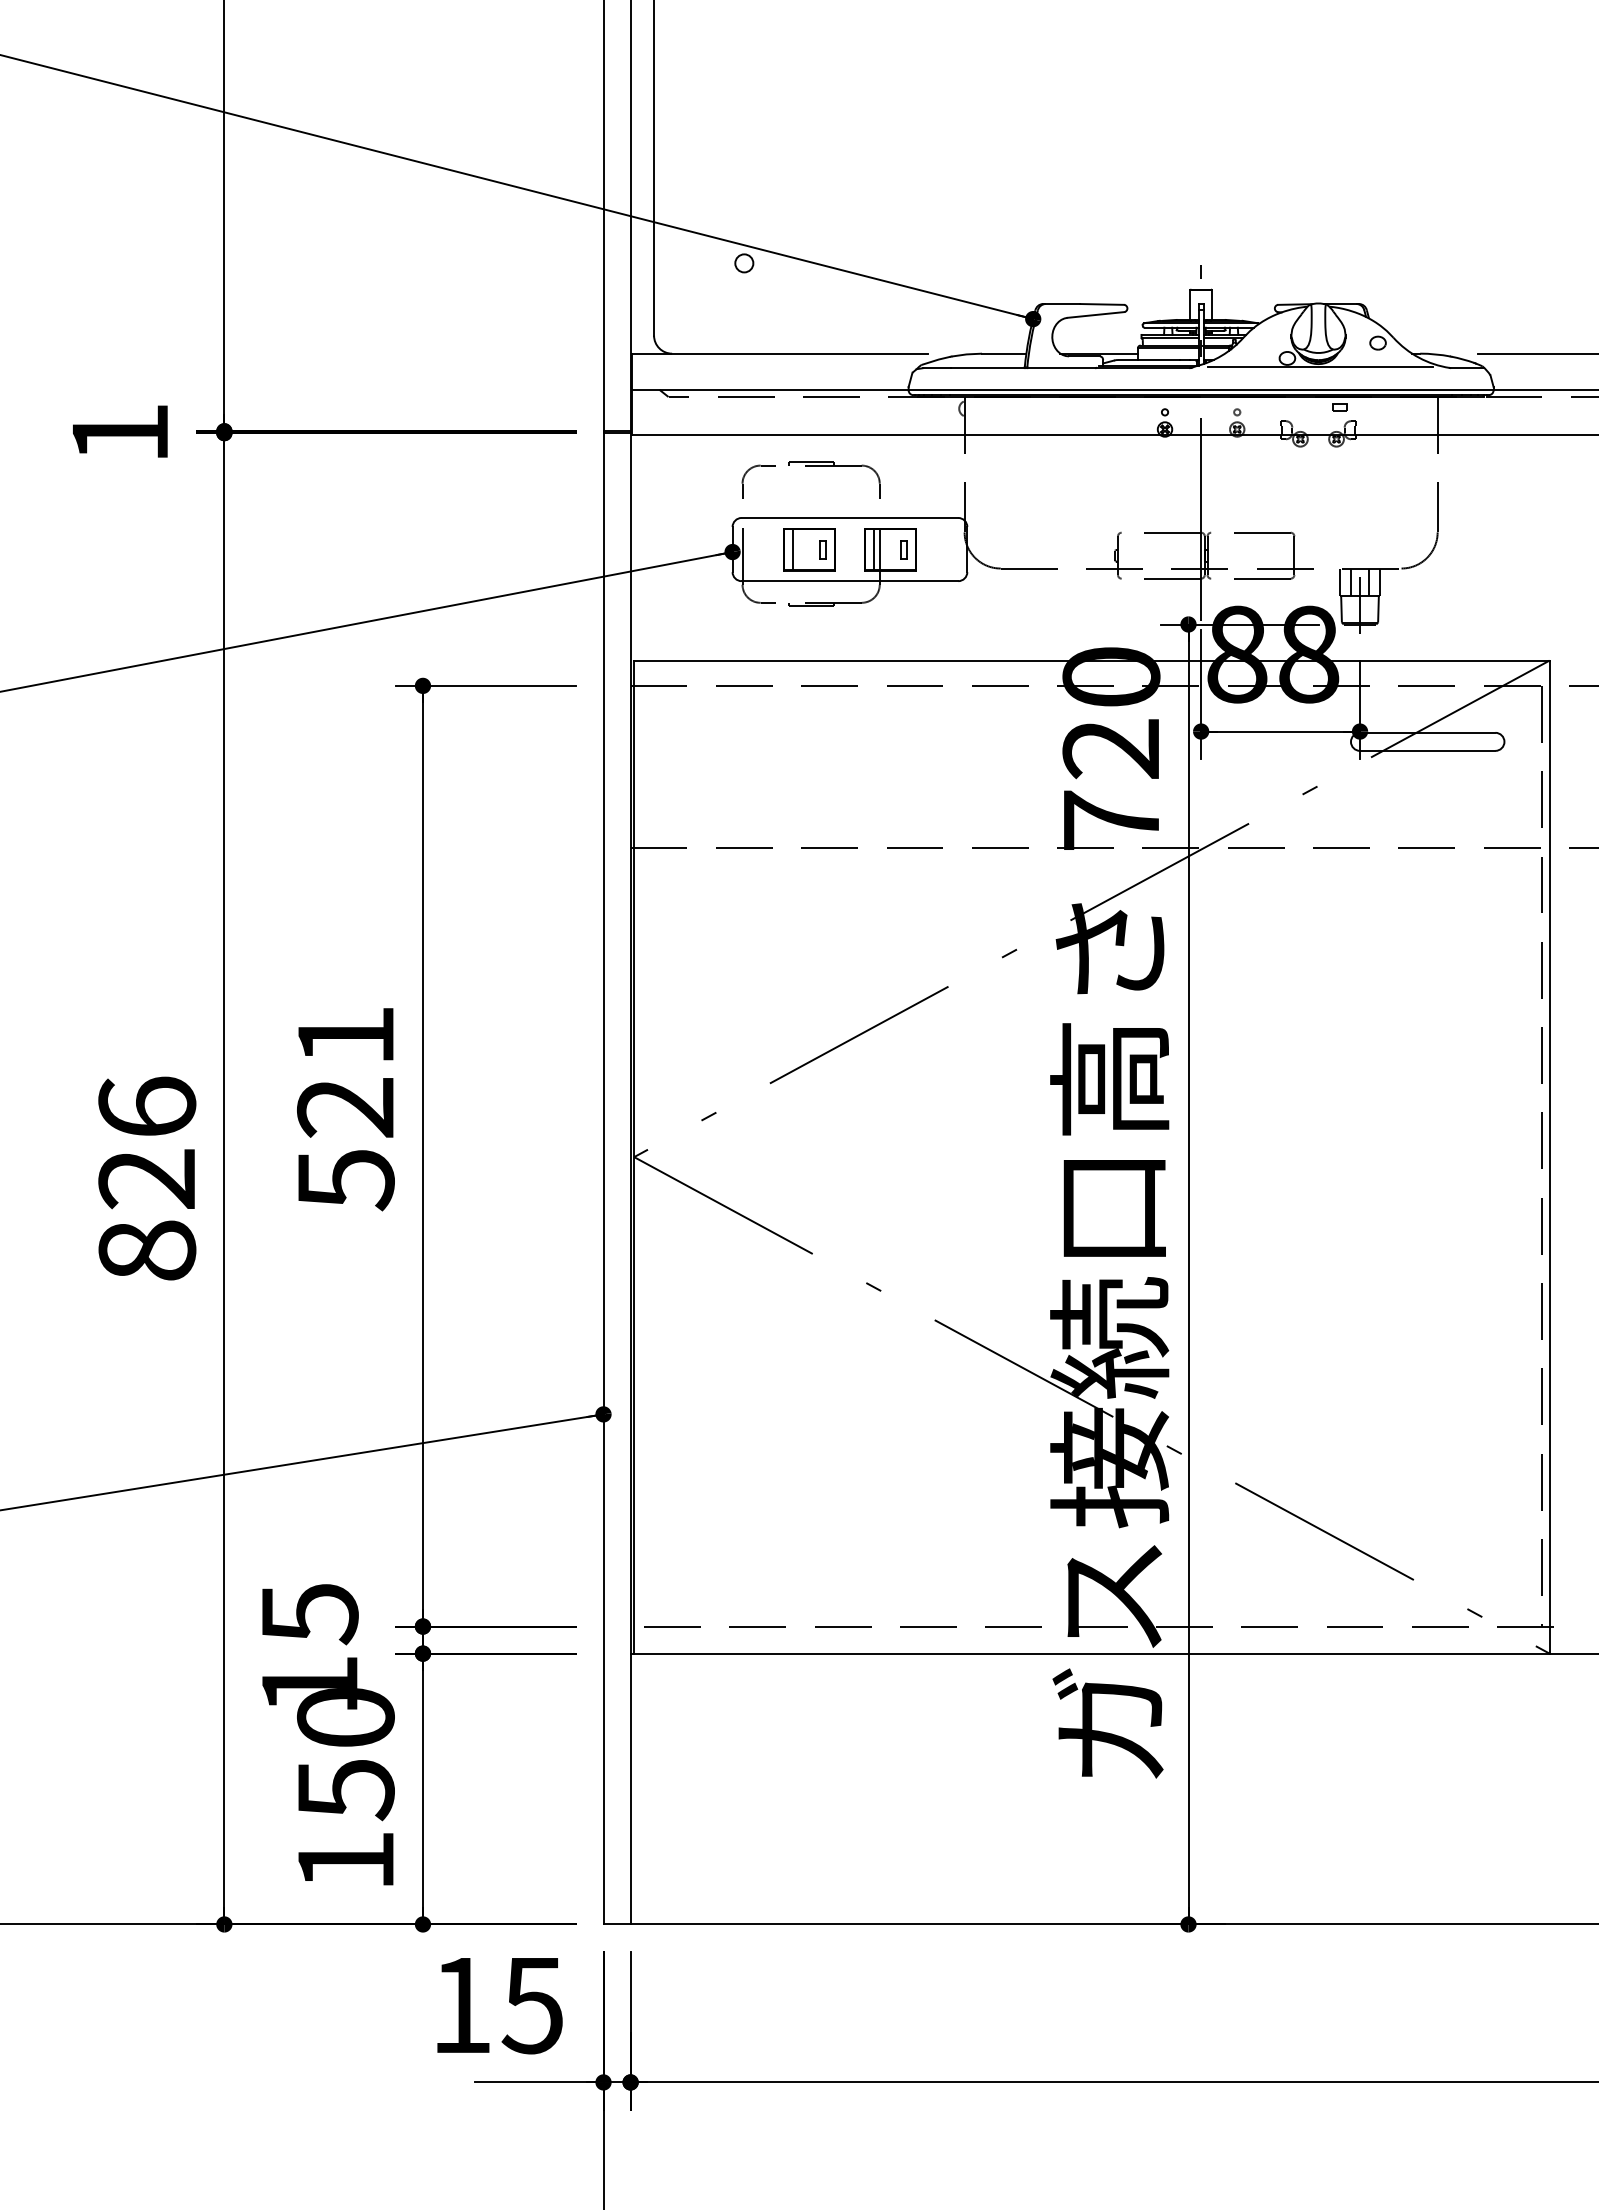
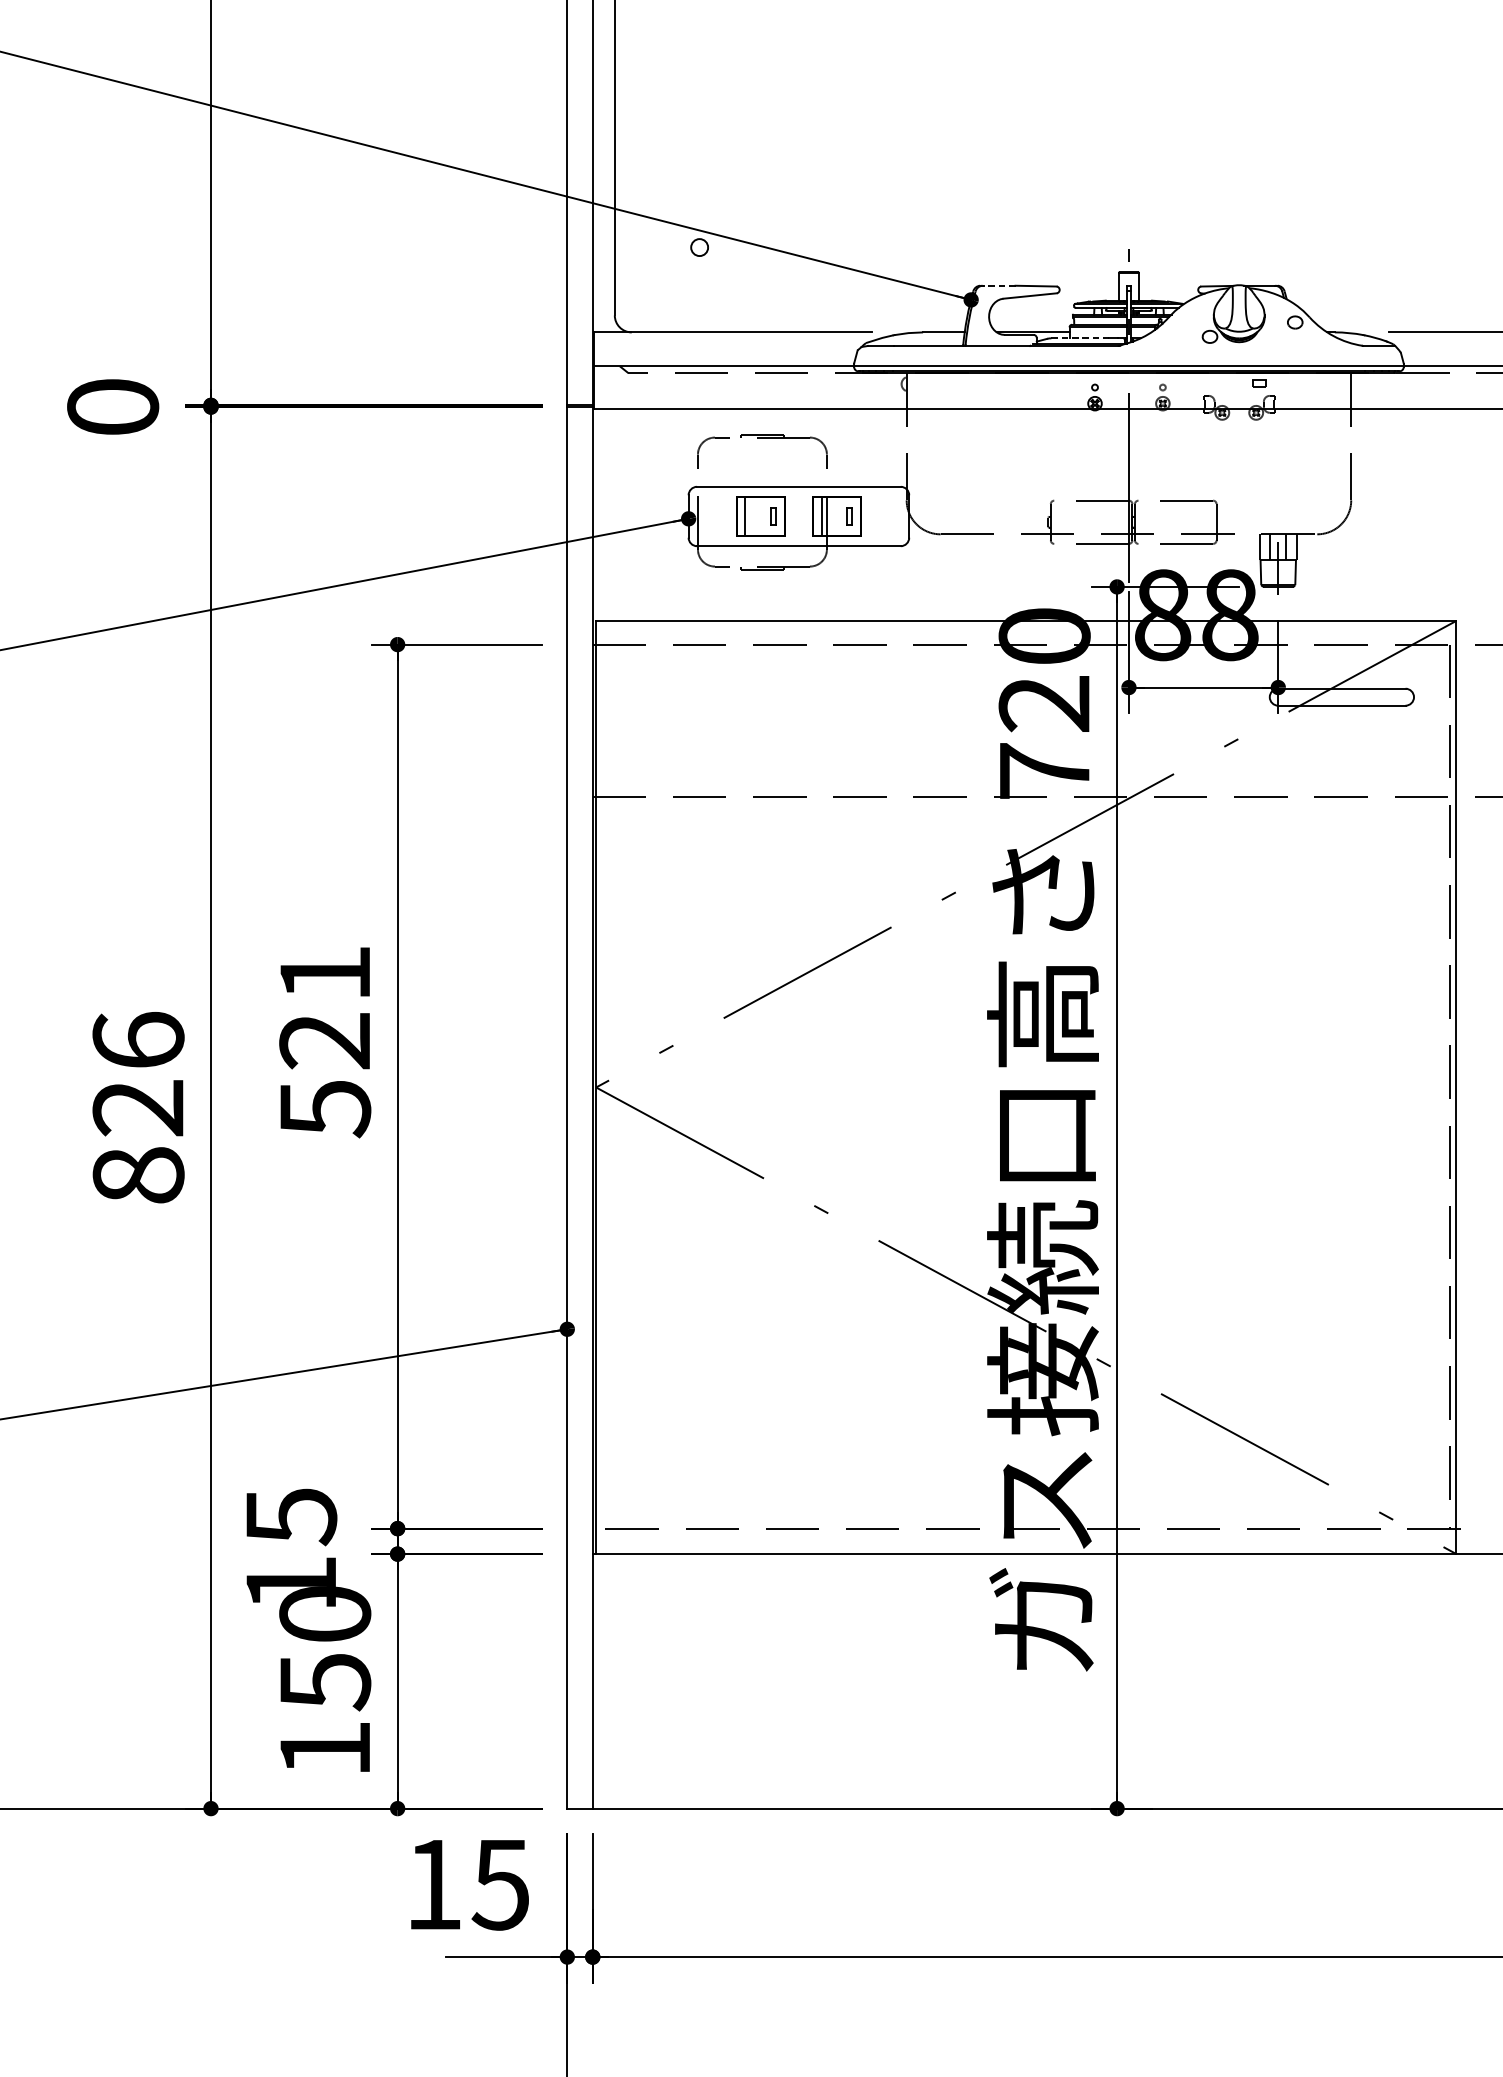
line: (1062, 304) -> (998, 286), solid -> dashed
line: (1149, 360) -> (1080, 338), solid -> dashed
line: (1320, 366) -> (1241, 344), removed
text: (120, 432) -> (113, 406), 1 -> 0

